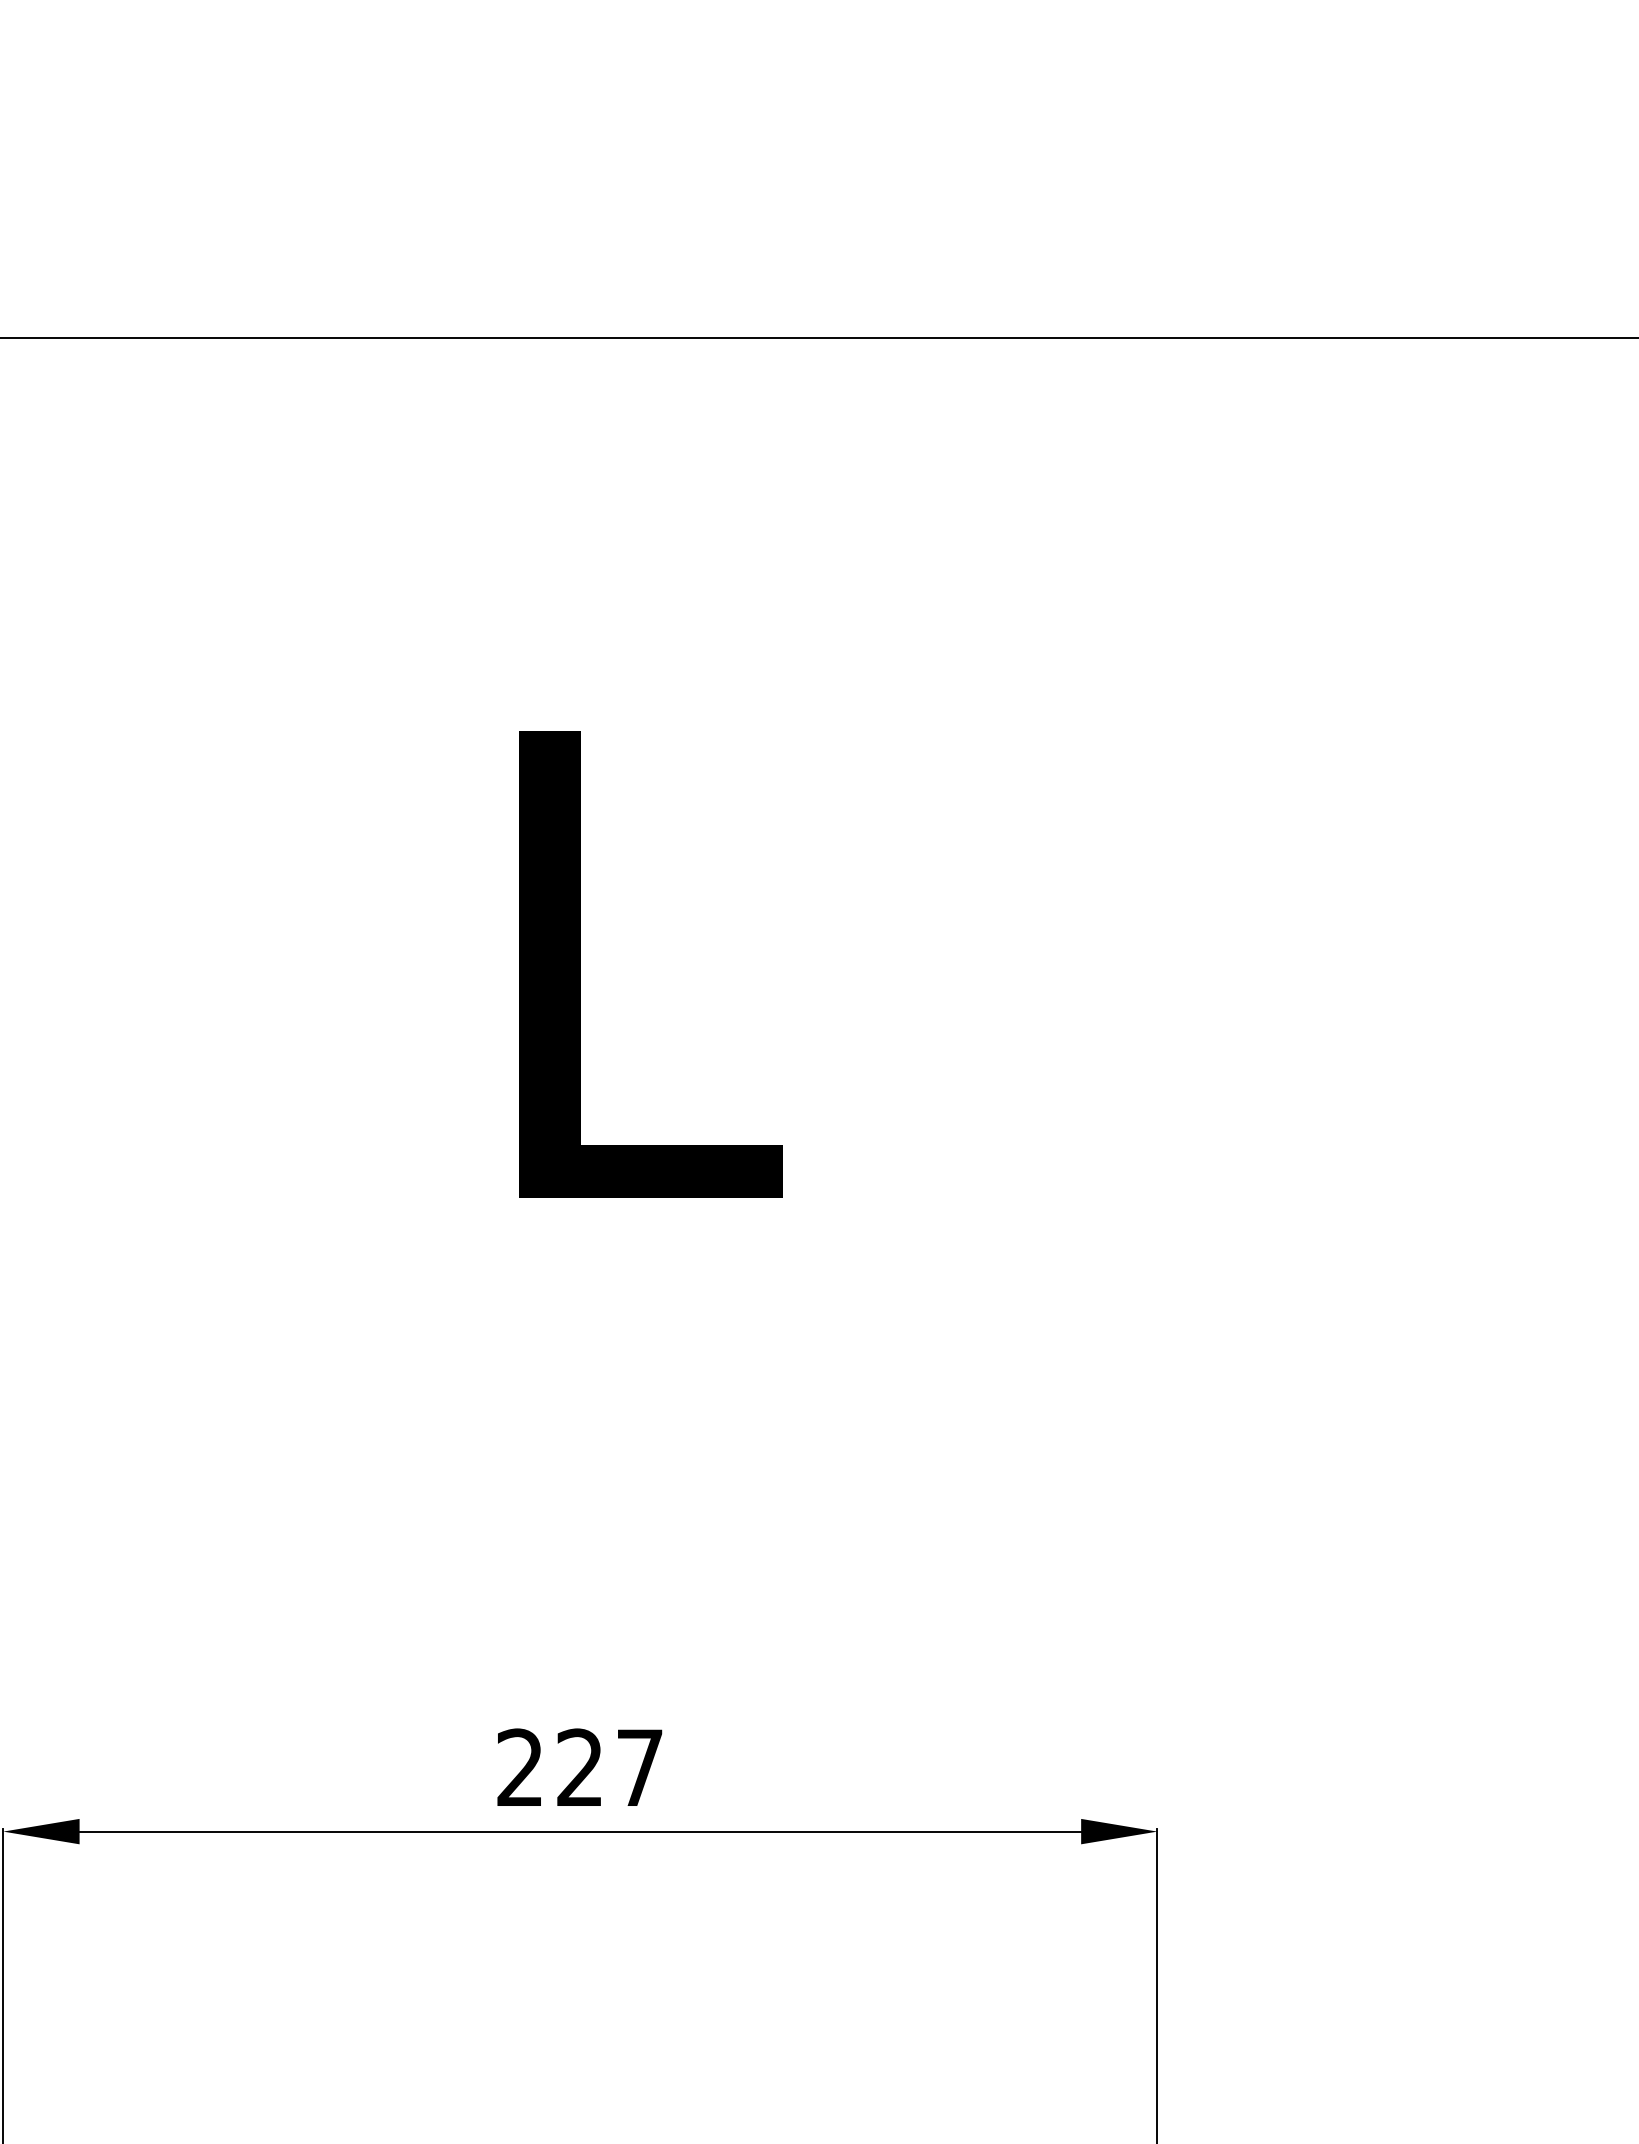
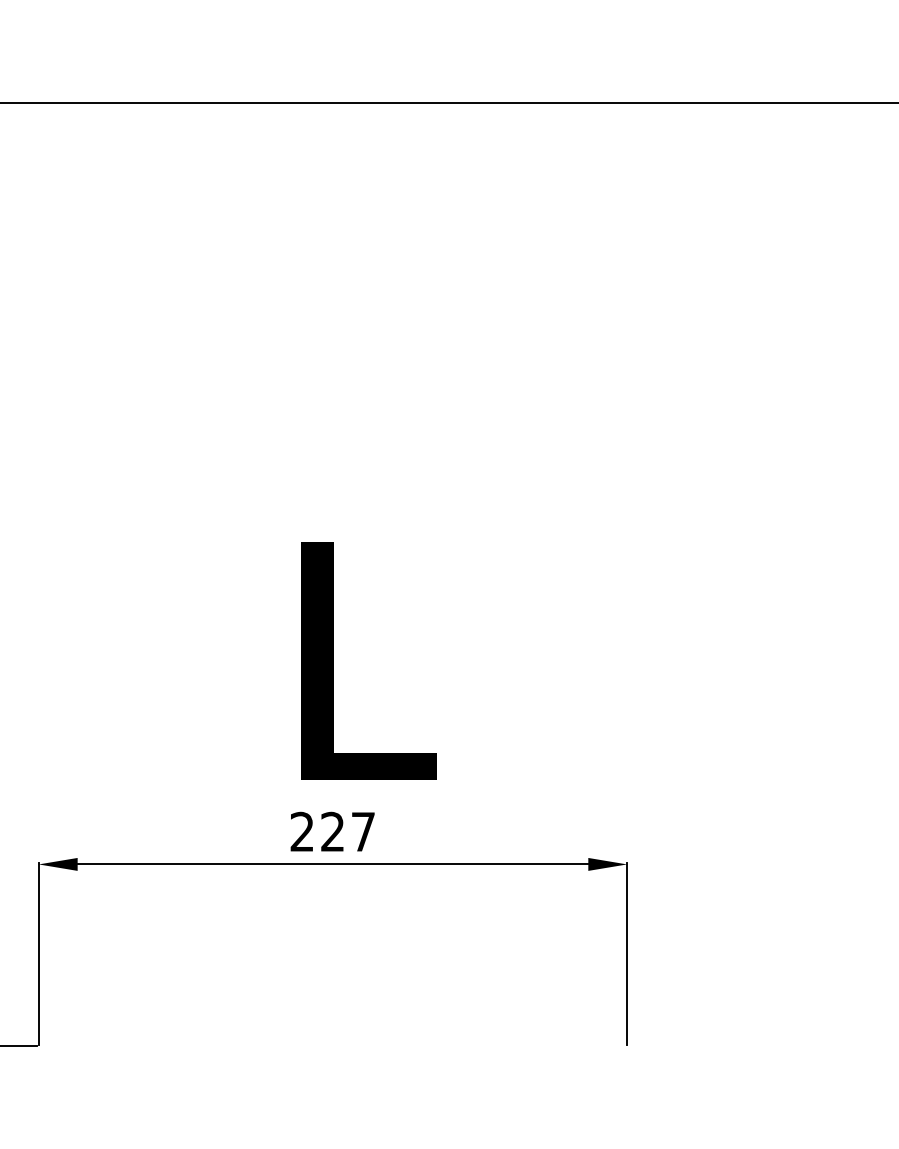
text: (650, 962) -> (368, 660), moved

